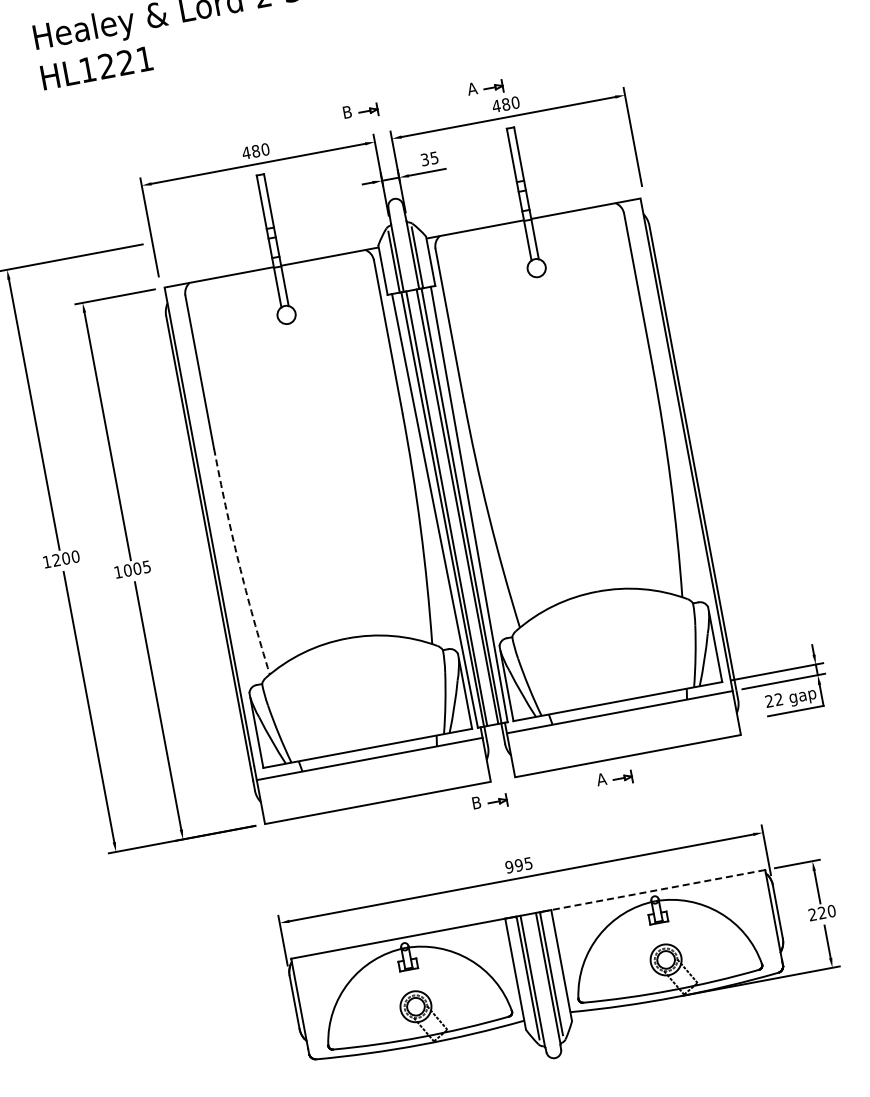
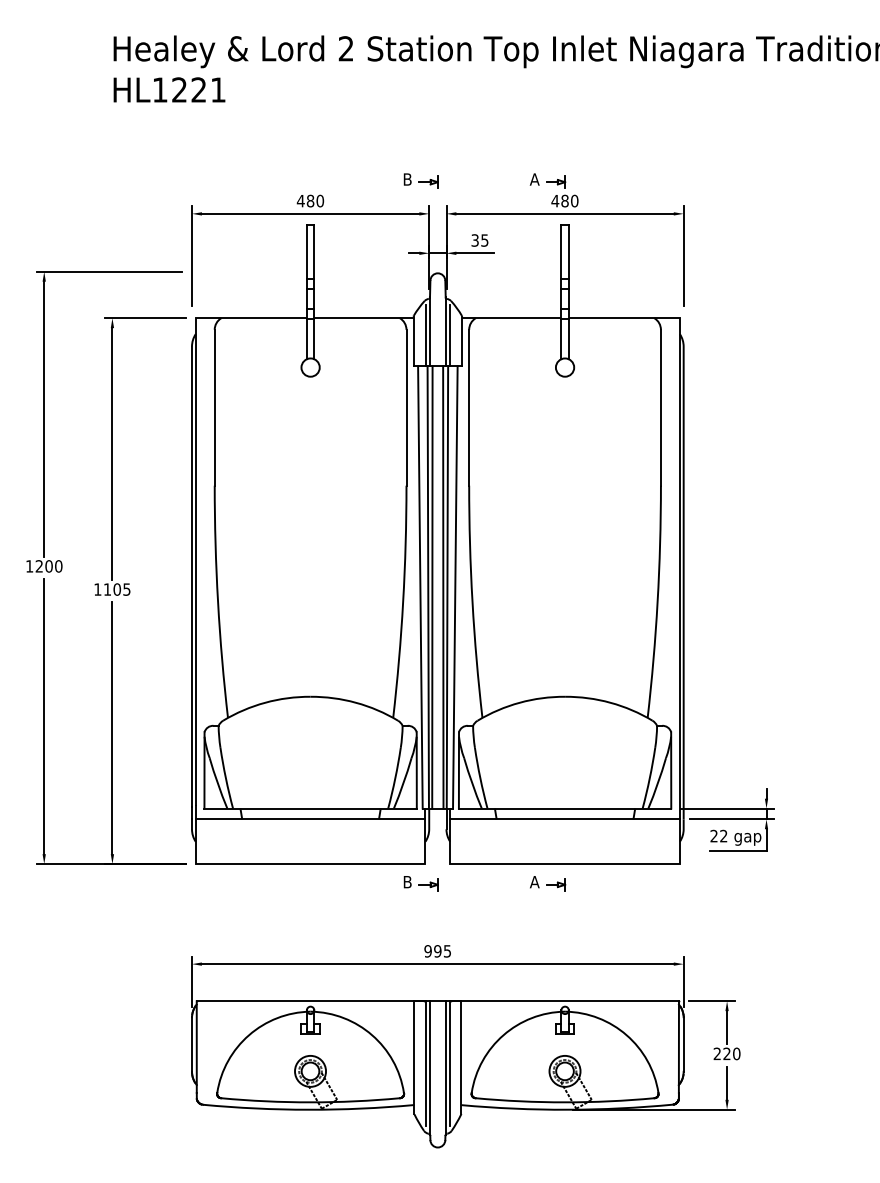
arc: (239, 562) -> (218, 602), dashed -> solid
text: (127, 570) -> (107, 589), 1005 -> 1105
line: (653, 891) -> (565, 1001), dashed -> solid

